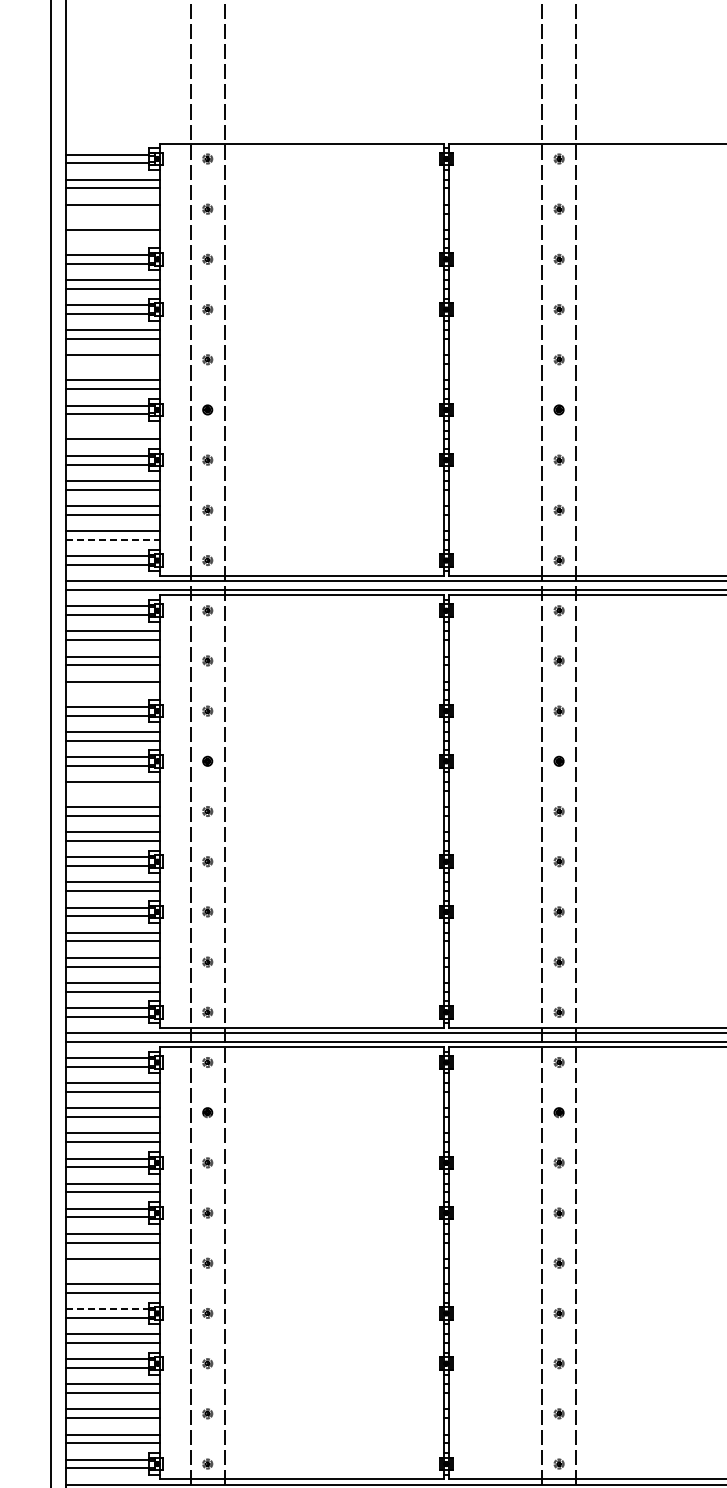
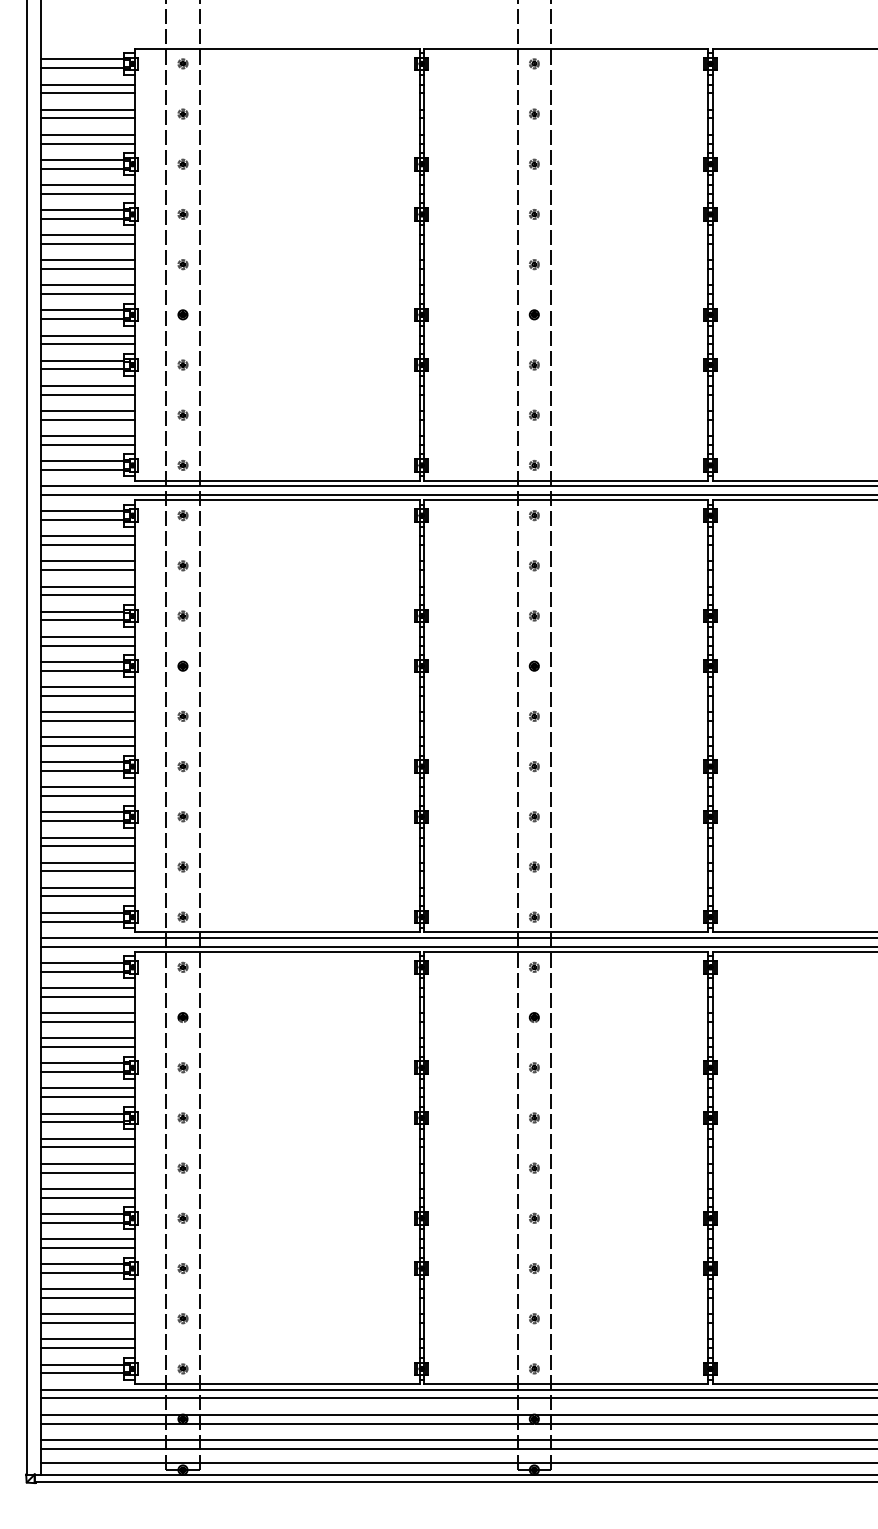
line: (112, 213) -> (87, 118), added
line: (112, 238) -> (87, 143), added
line: (112, 364) -> (87, 269), added
line: (112, 430) -> (87, 335), added
line: (112, 539) -> (87, 444), dashed -> solid
line: (112, 690) -> (87, 595), added
line: (112, 790) -> (87, 695), added
line: (112, 1267) -> (87, 1172), added
line: (107, 1308) -> (82, 1213), dashed -> solid

